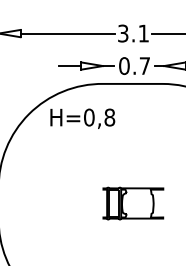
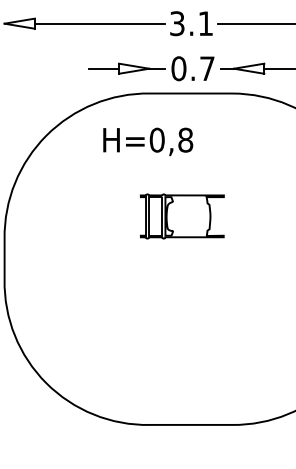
text: (82, 118) -> (148, 141), moved
part: (133, 203) -> (182, 216), moved

